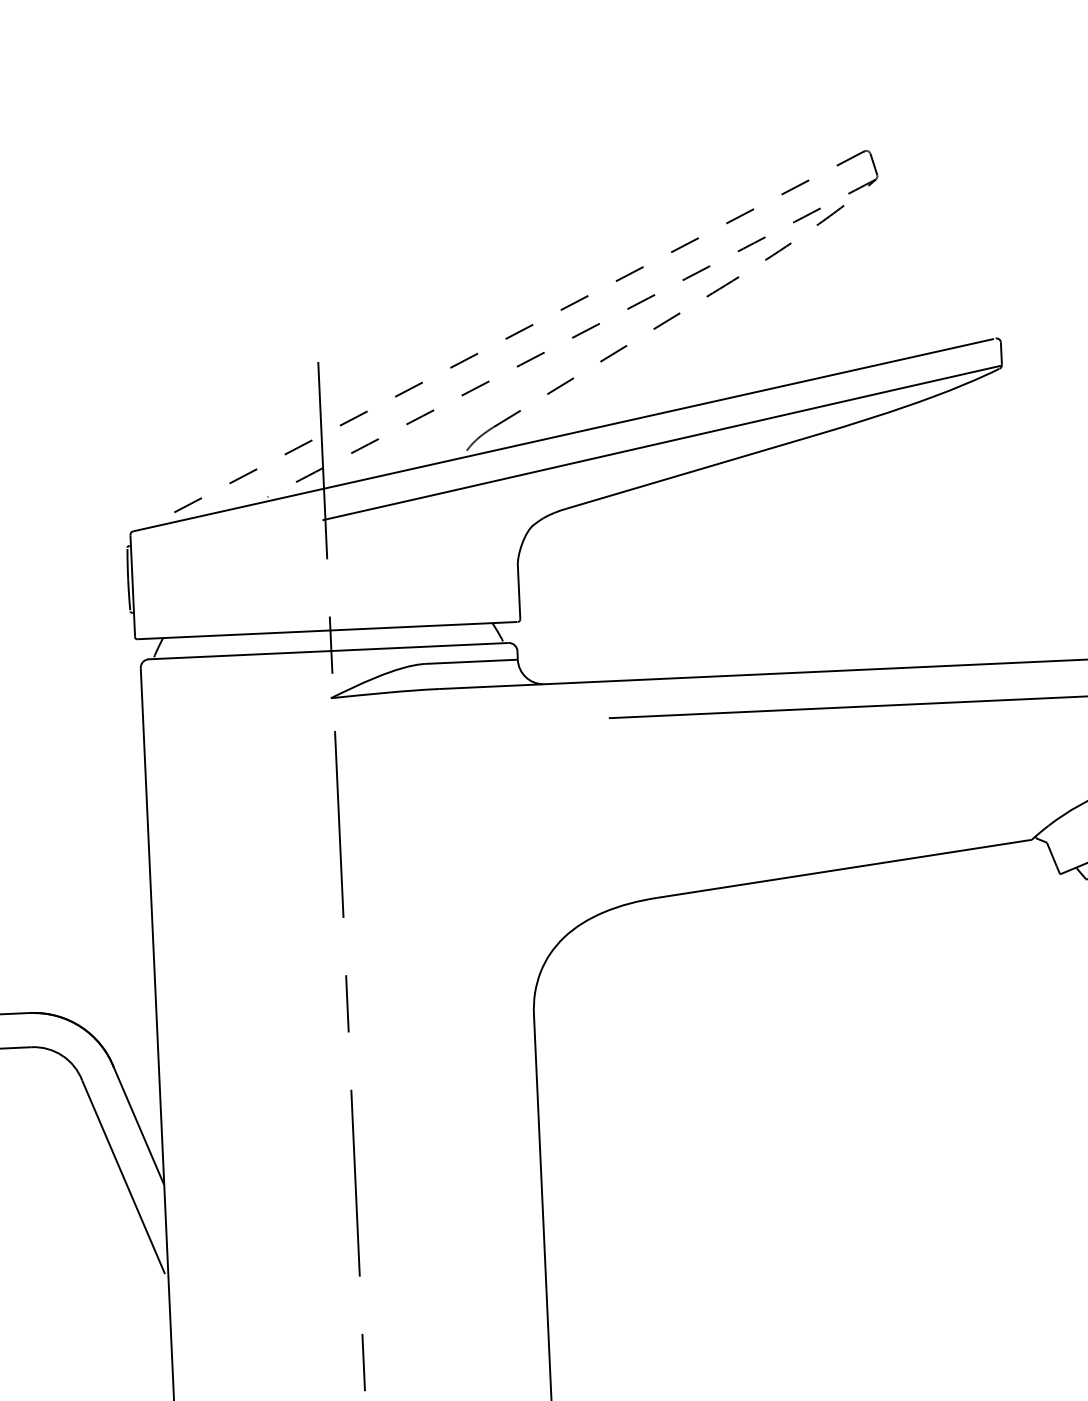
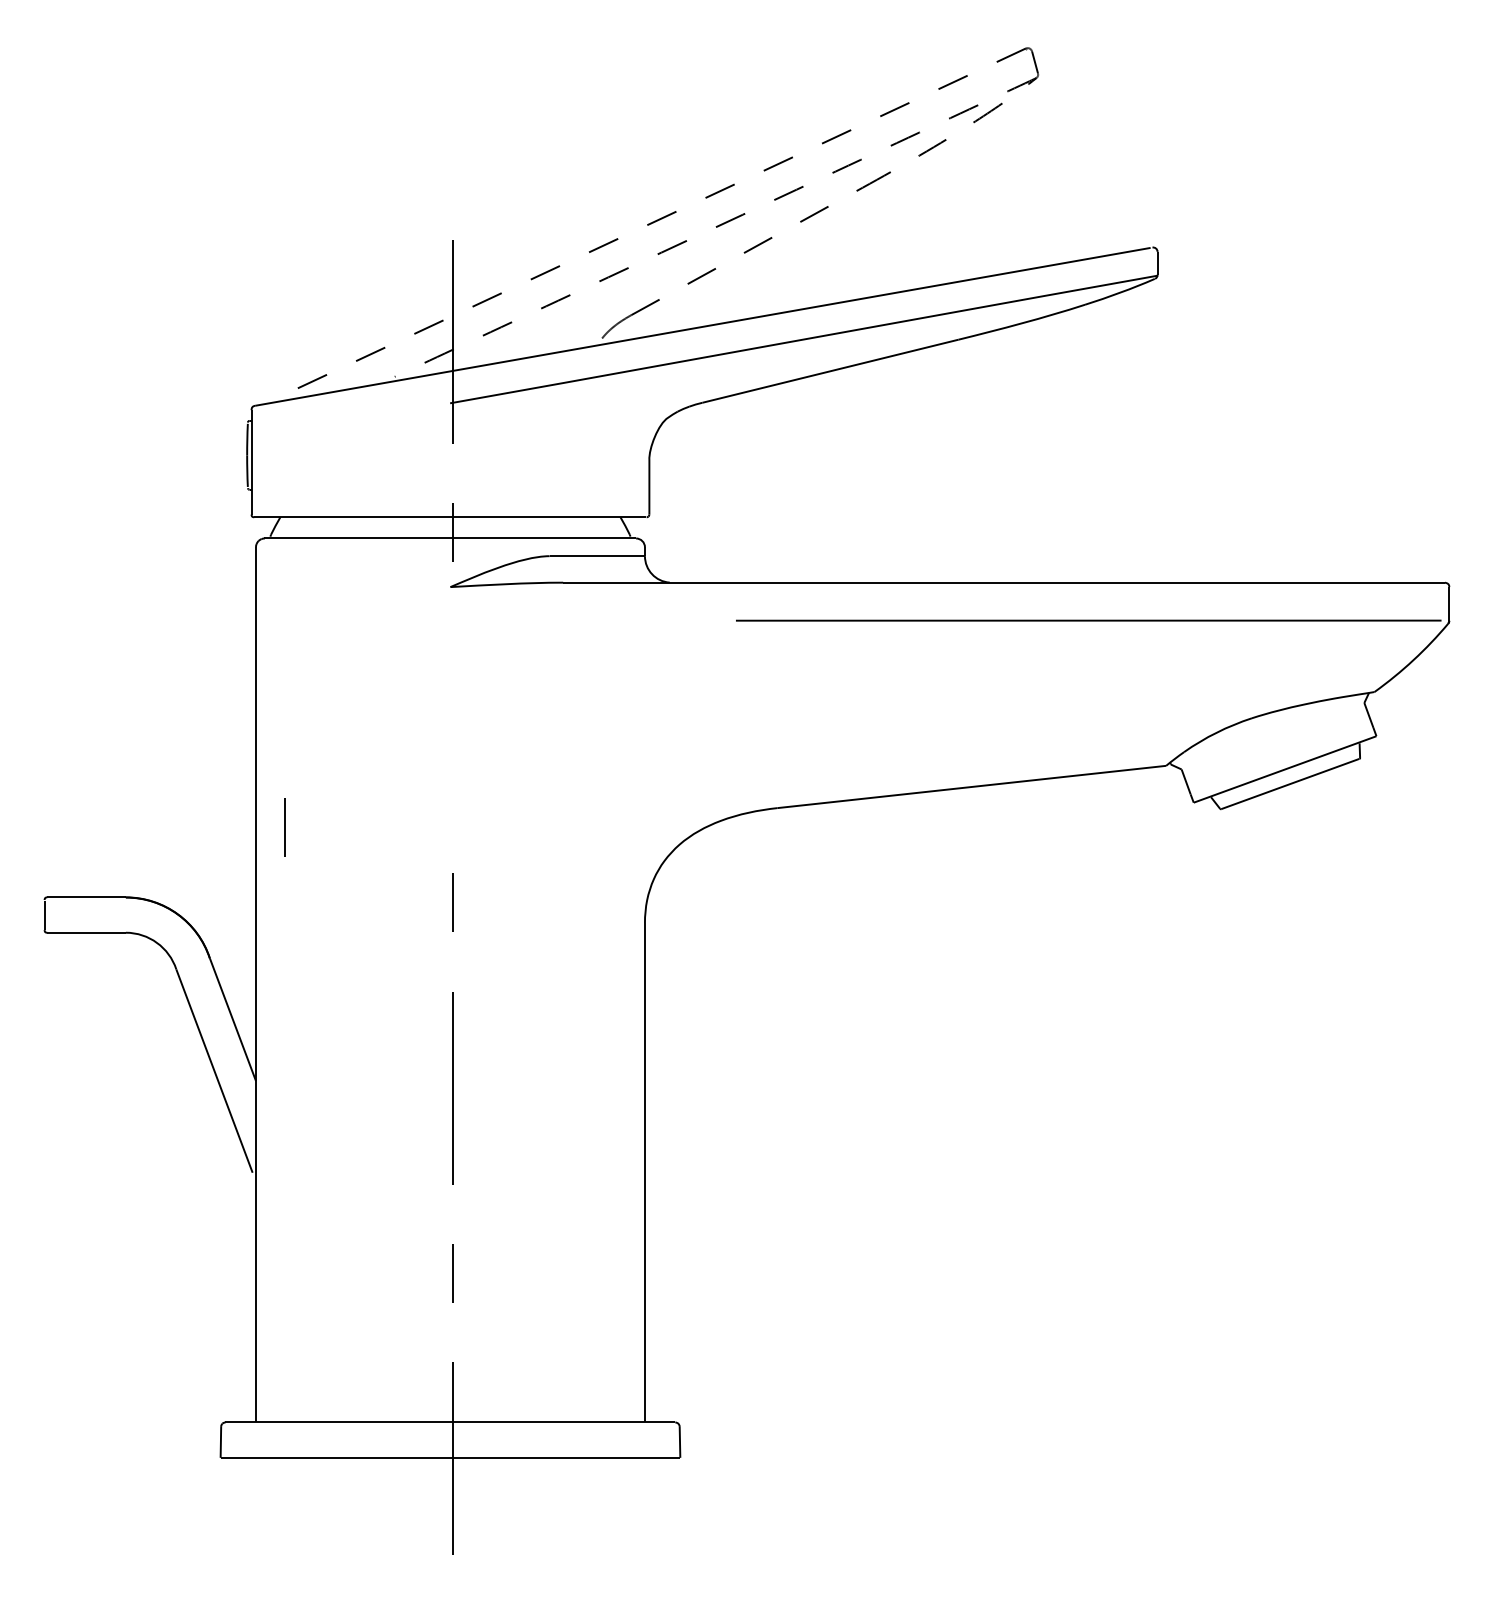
line: (338, 824) -> (452, 717), removed
line: (180, 938) -> (284, 827), added

